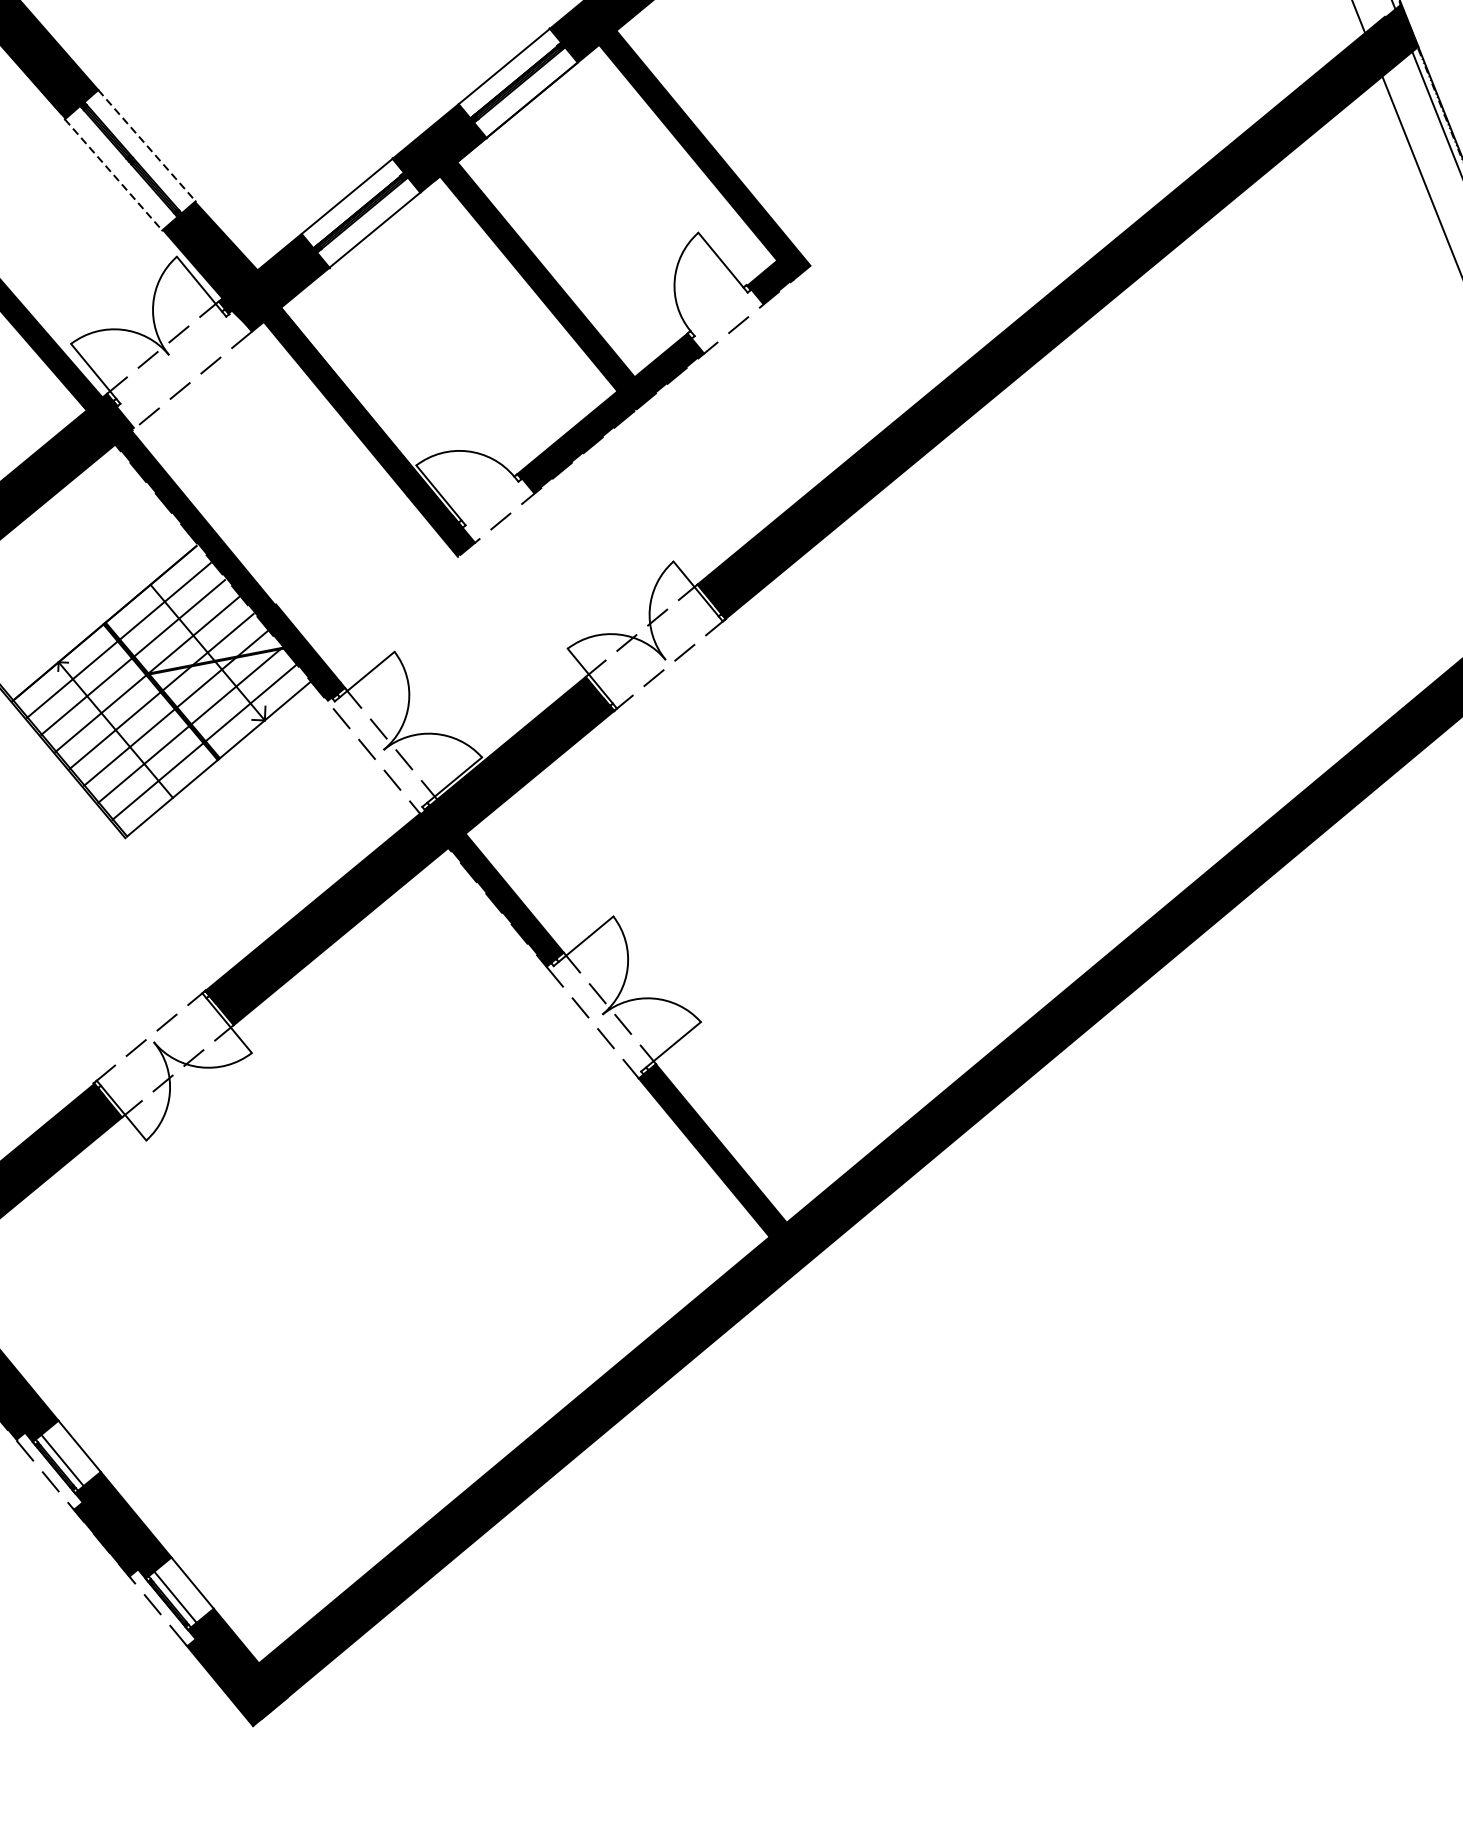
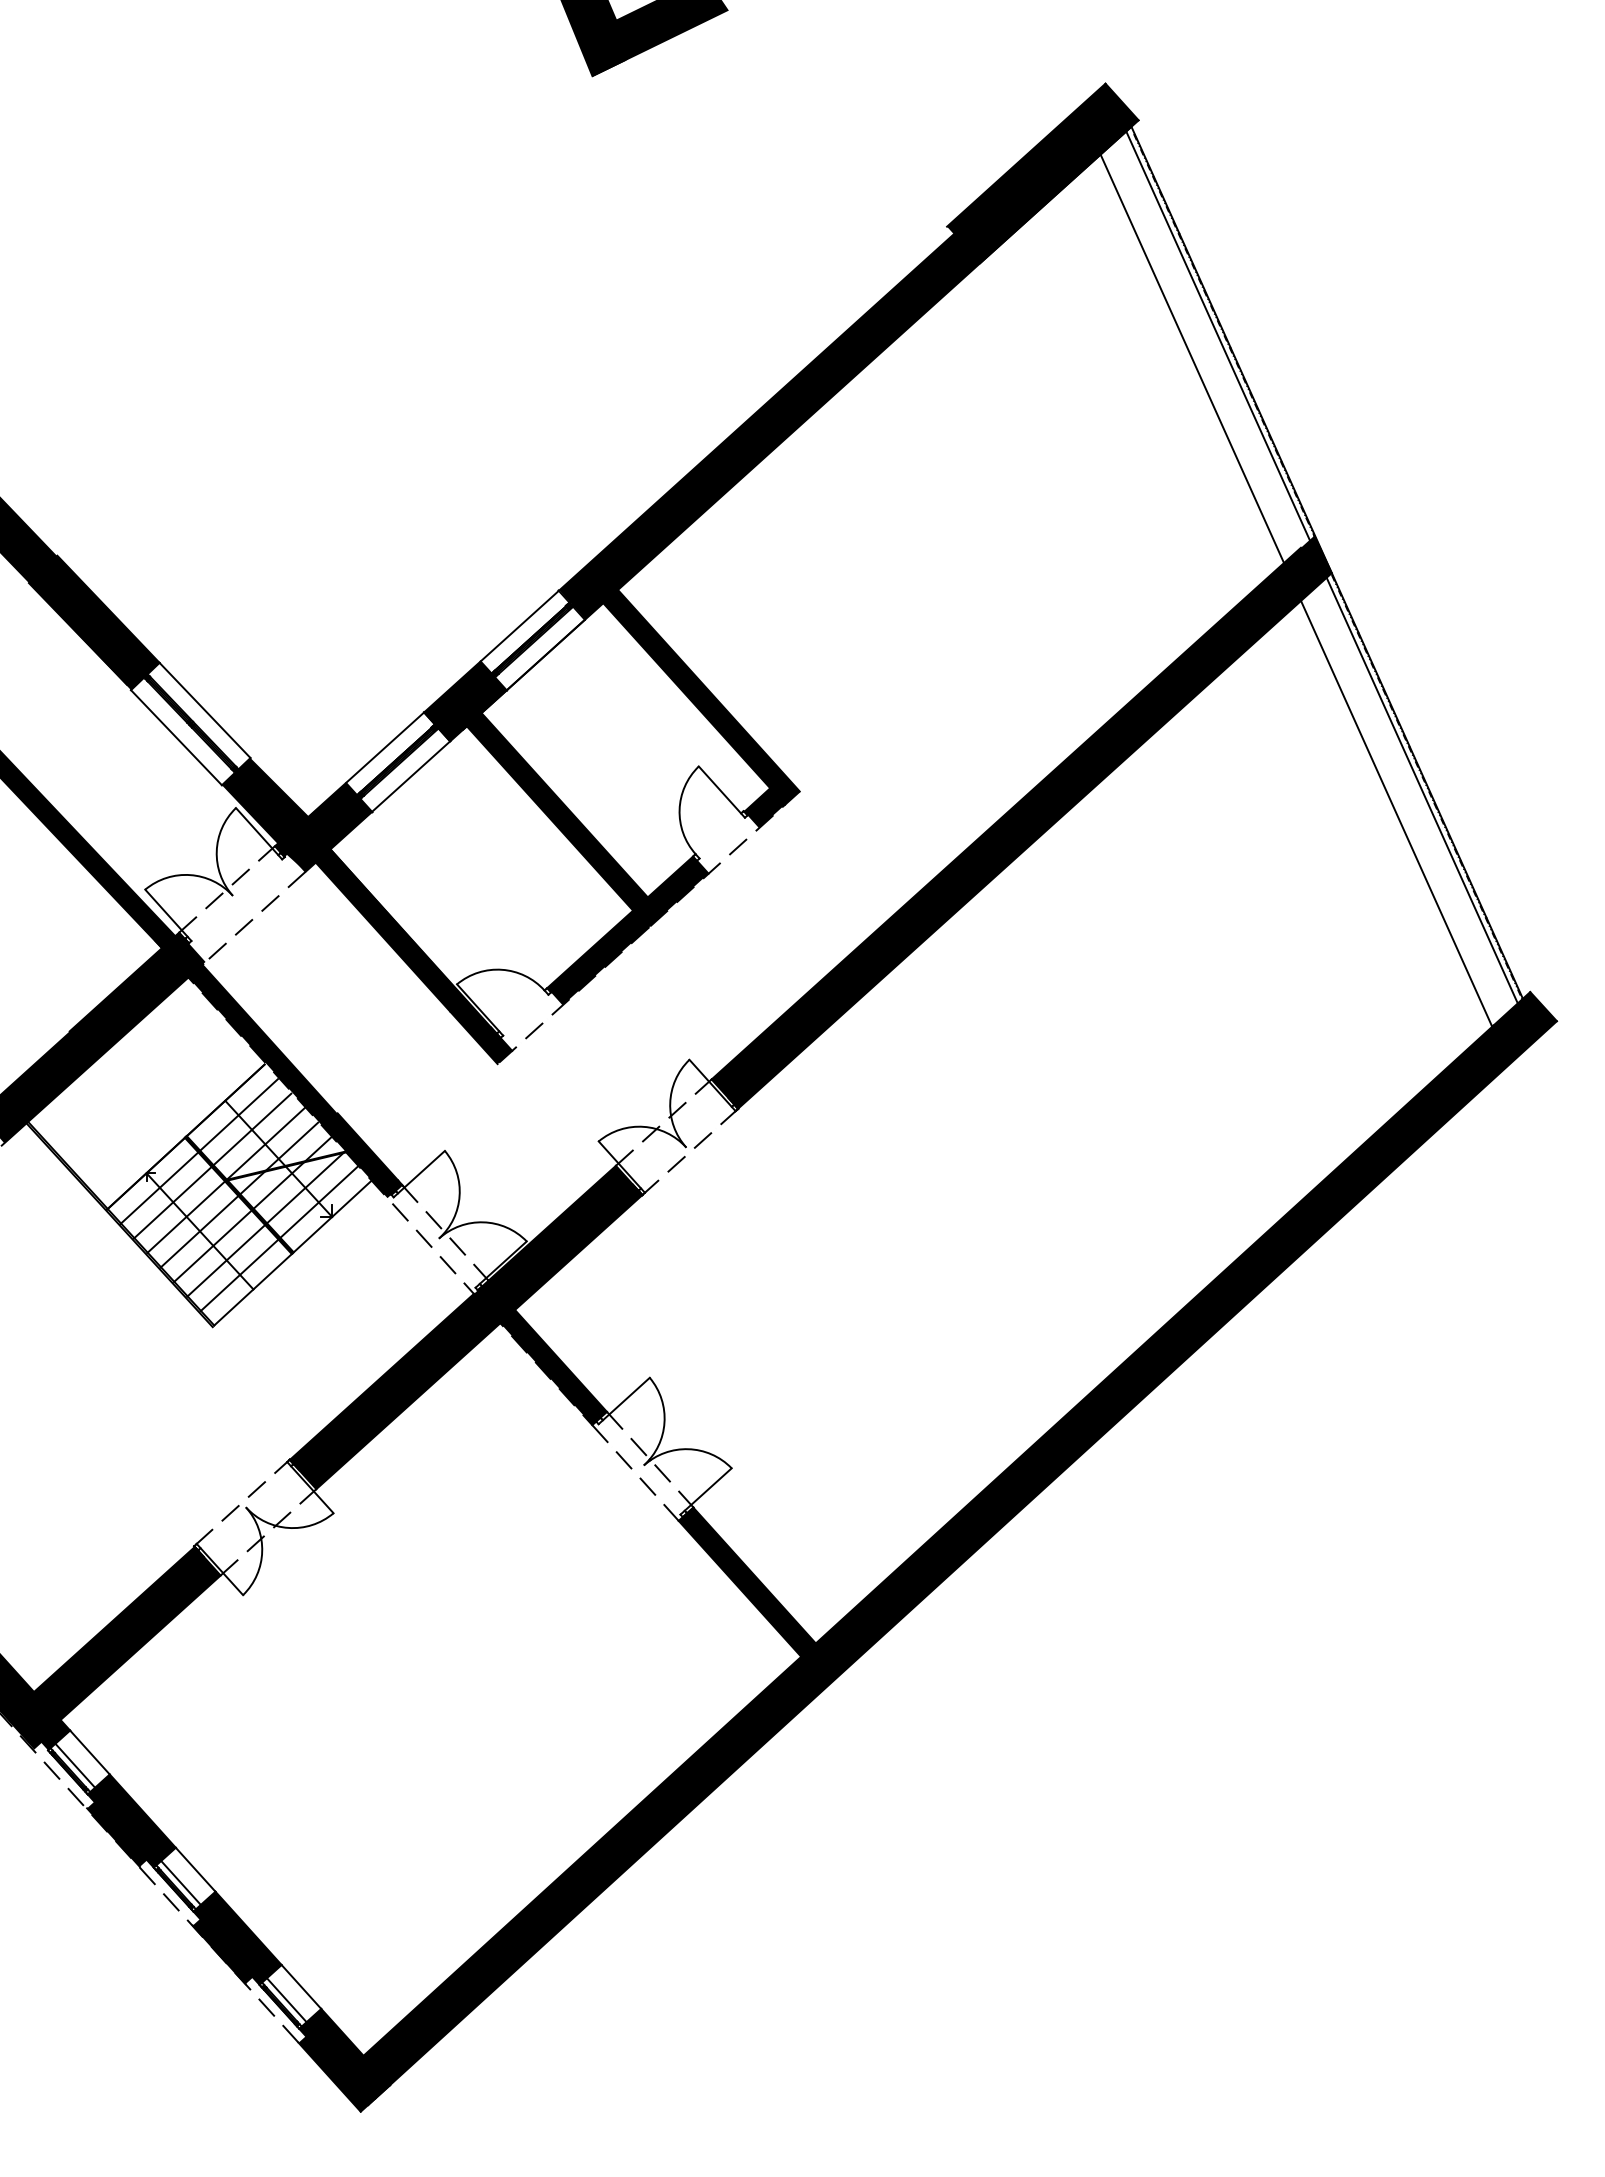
line: (147, 145) -> (205, 710), dashed -> solid
line: (113, 174) -> (176, 737), dashed -> solid

